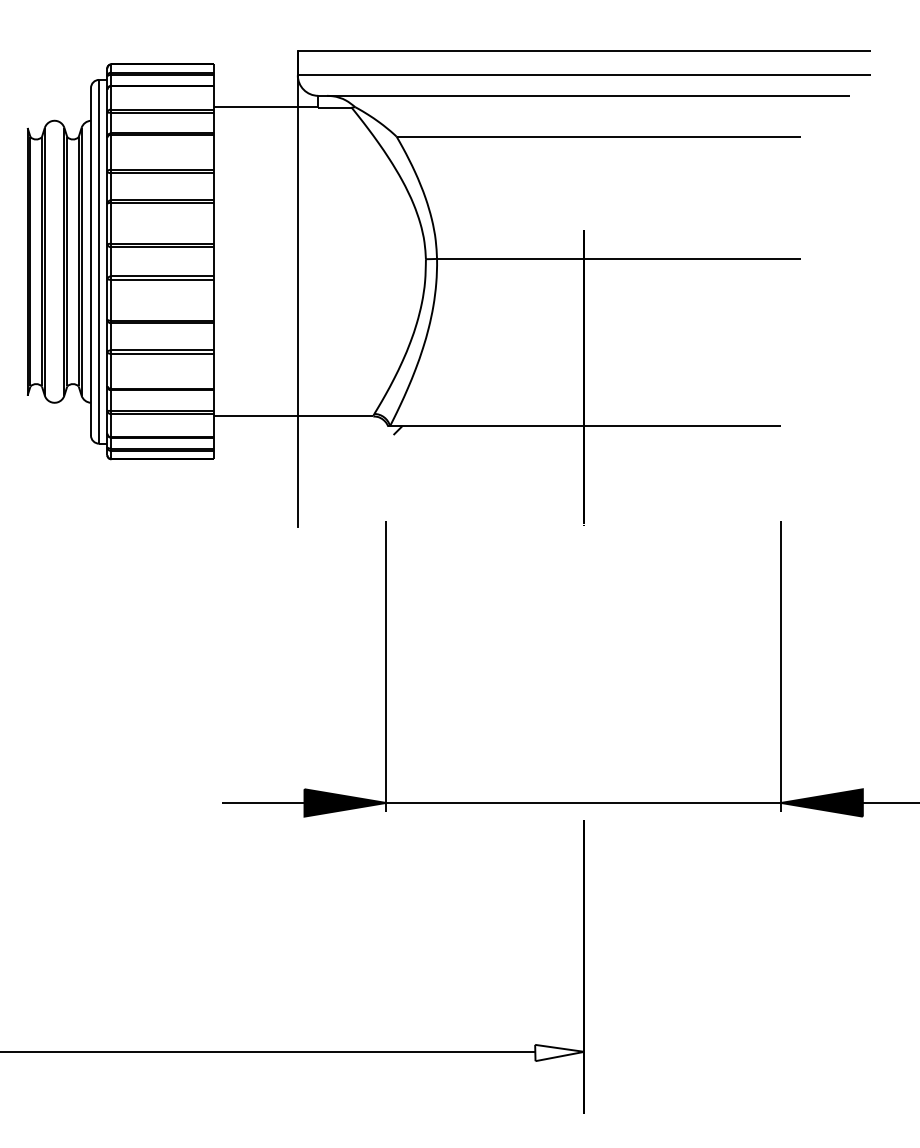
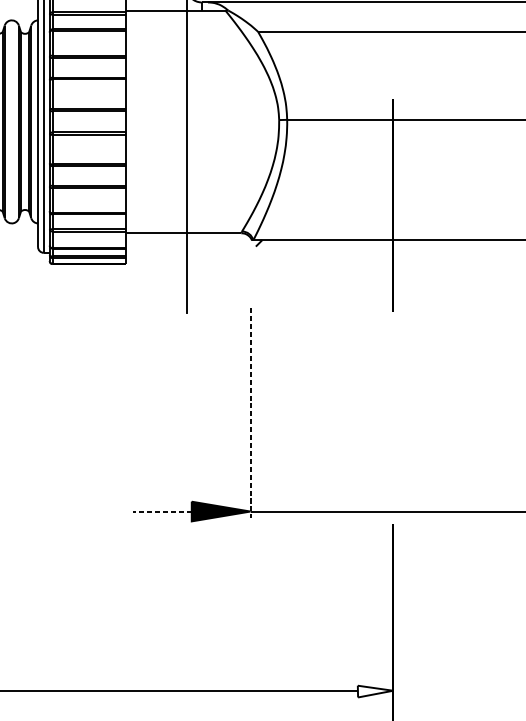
line: (386, 666) -> (250, 413), solid -> dashed
line: (262, 802) -> (161, 511), solid -> dashed

